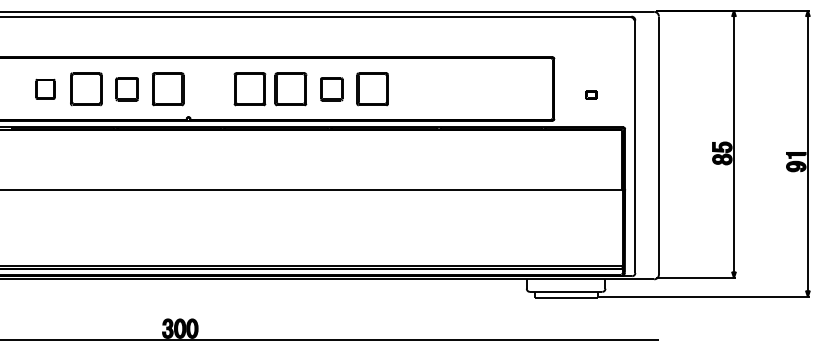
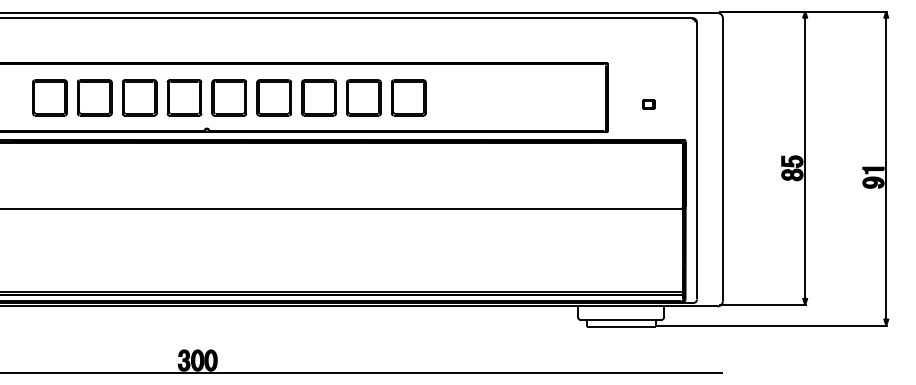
part: (45, 88) -> (49, 97), size x1.67
part: (127, 88) -> (139, 97), size x1.43
part: (209, 88) -> (229, 97), added
part: (331, 88) -> (363, 97), size x1.43

